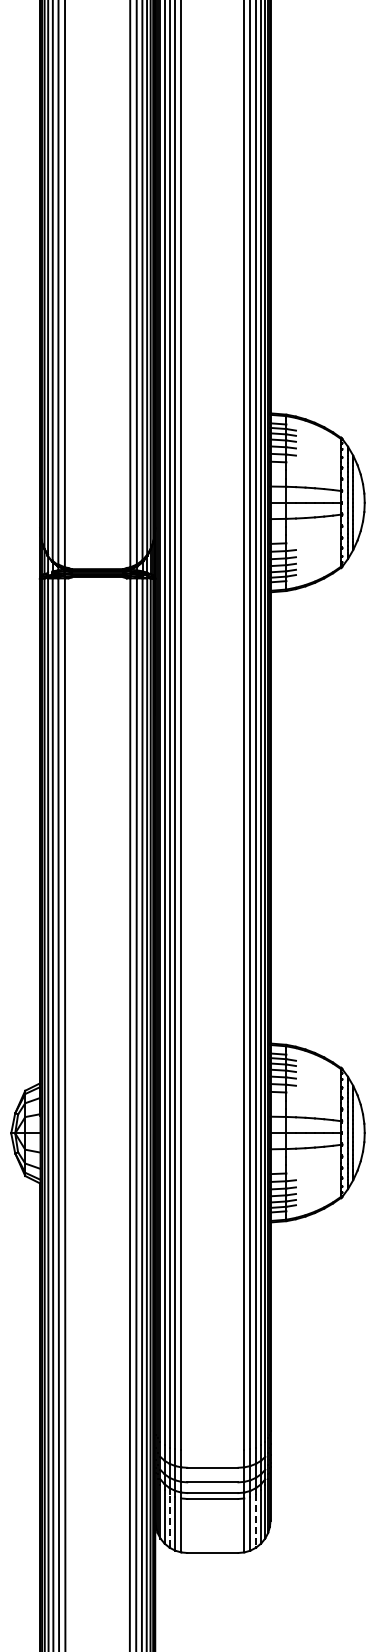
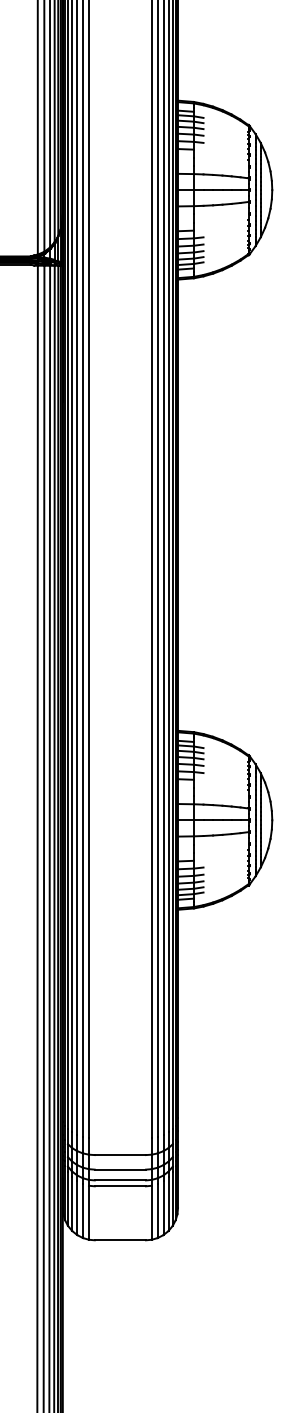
line: (169, 1520) -> (77, 1207), dashed -> solid
line: (256, 1520) -> (164, 1207), dashed -> solid

